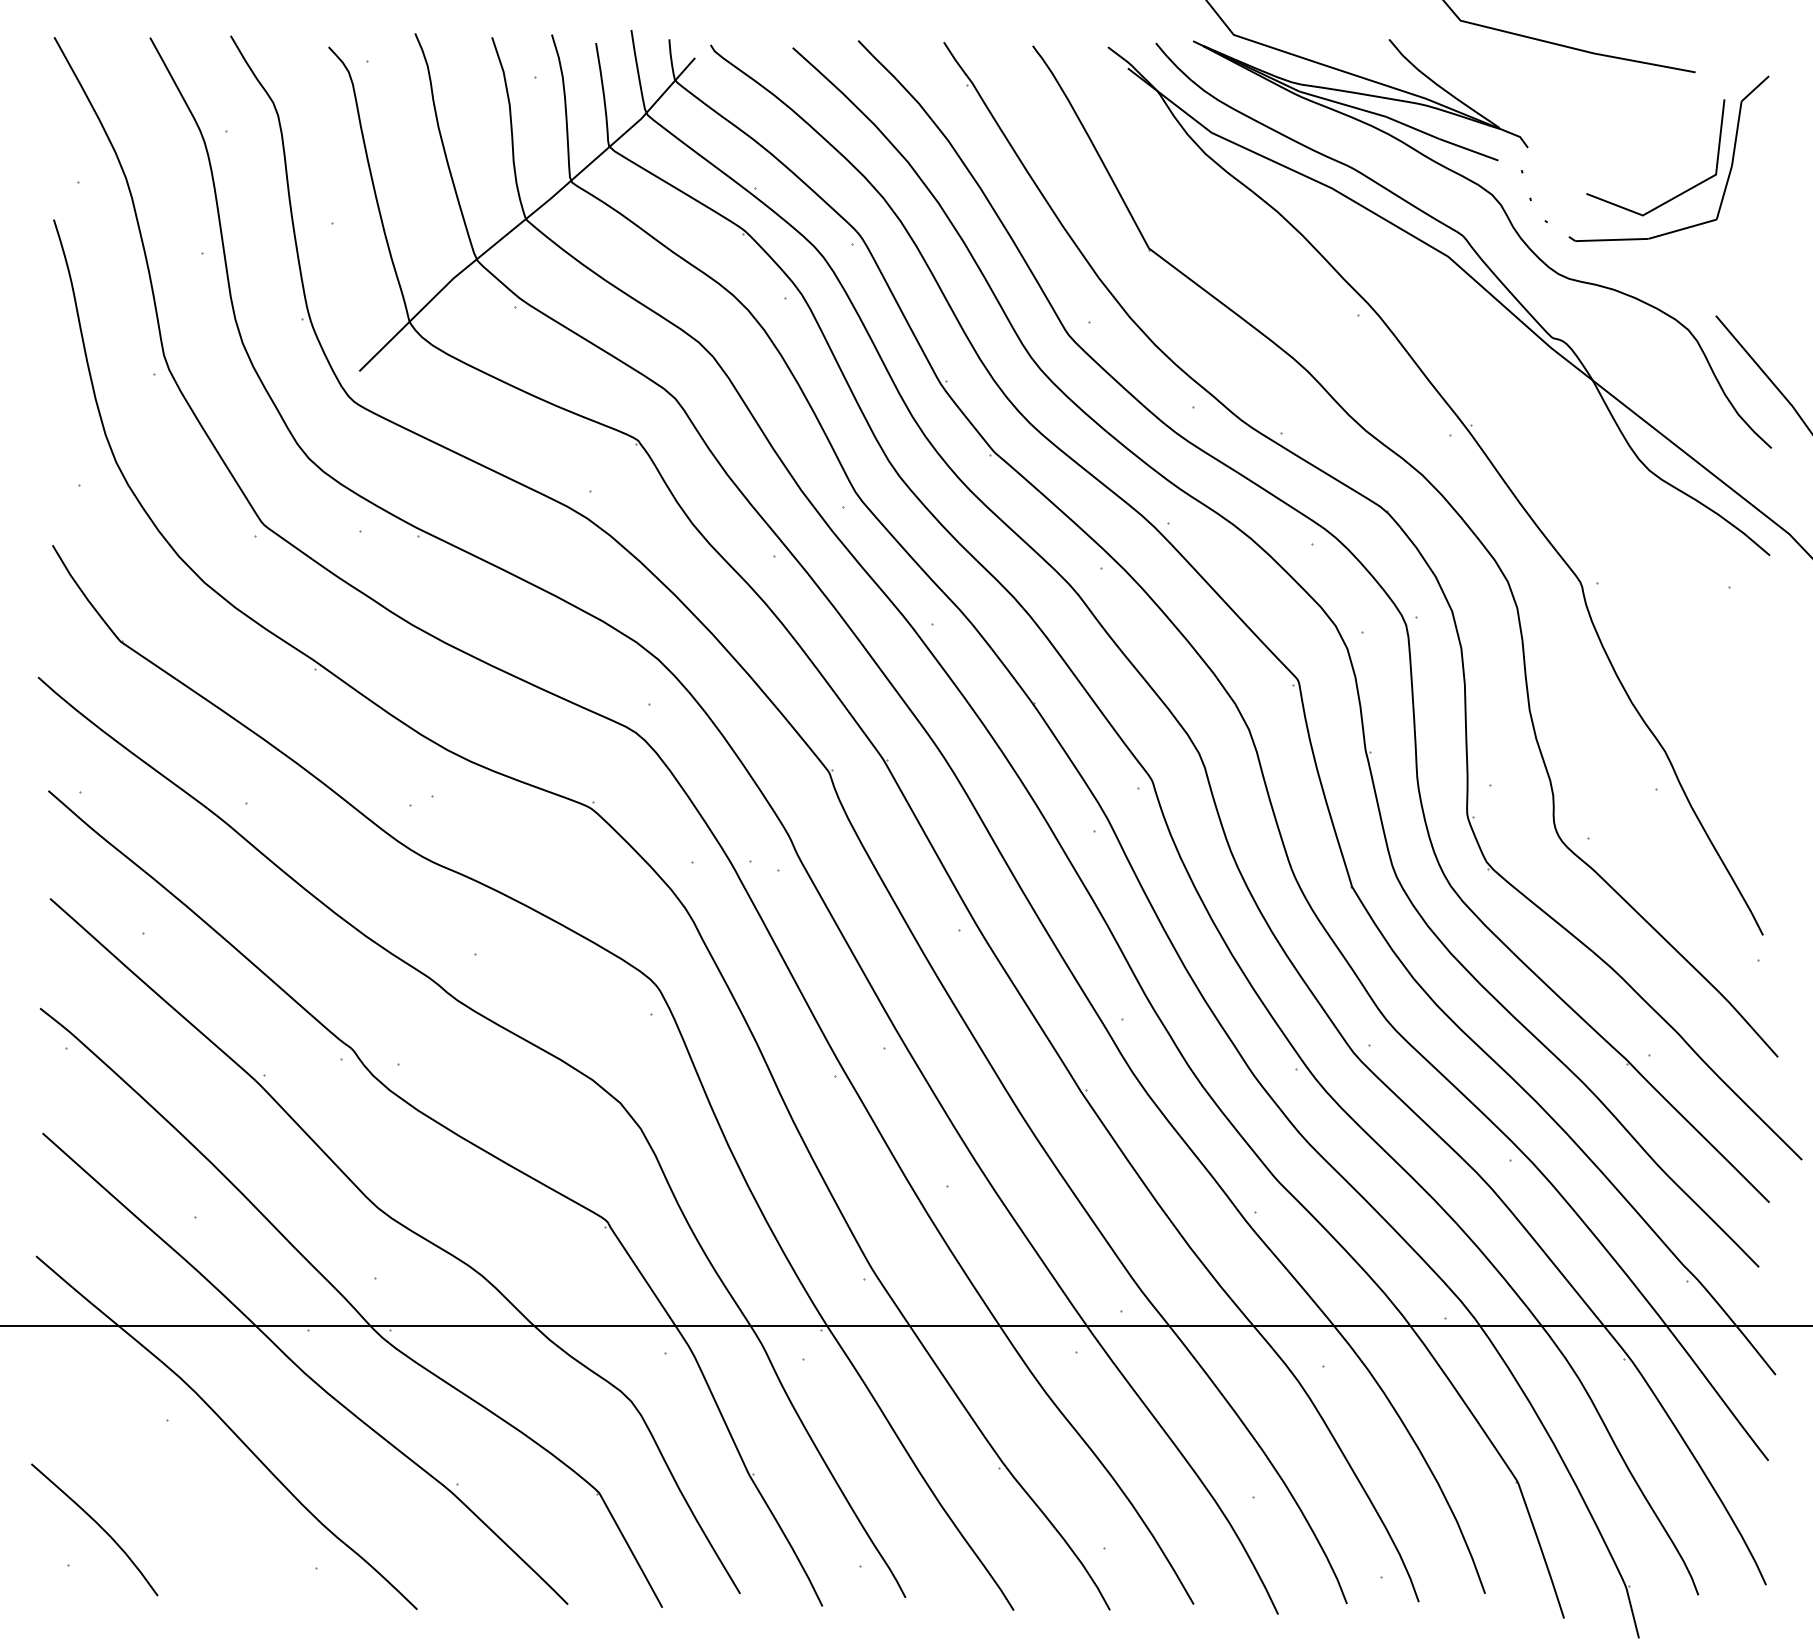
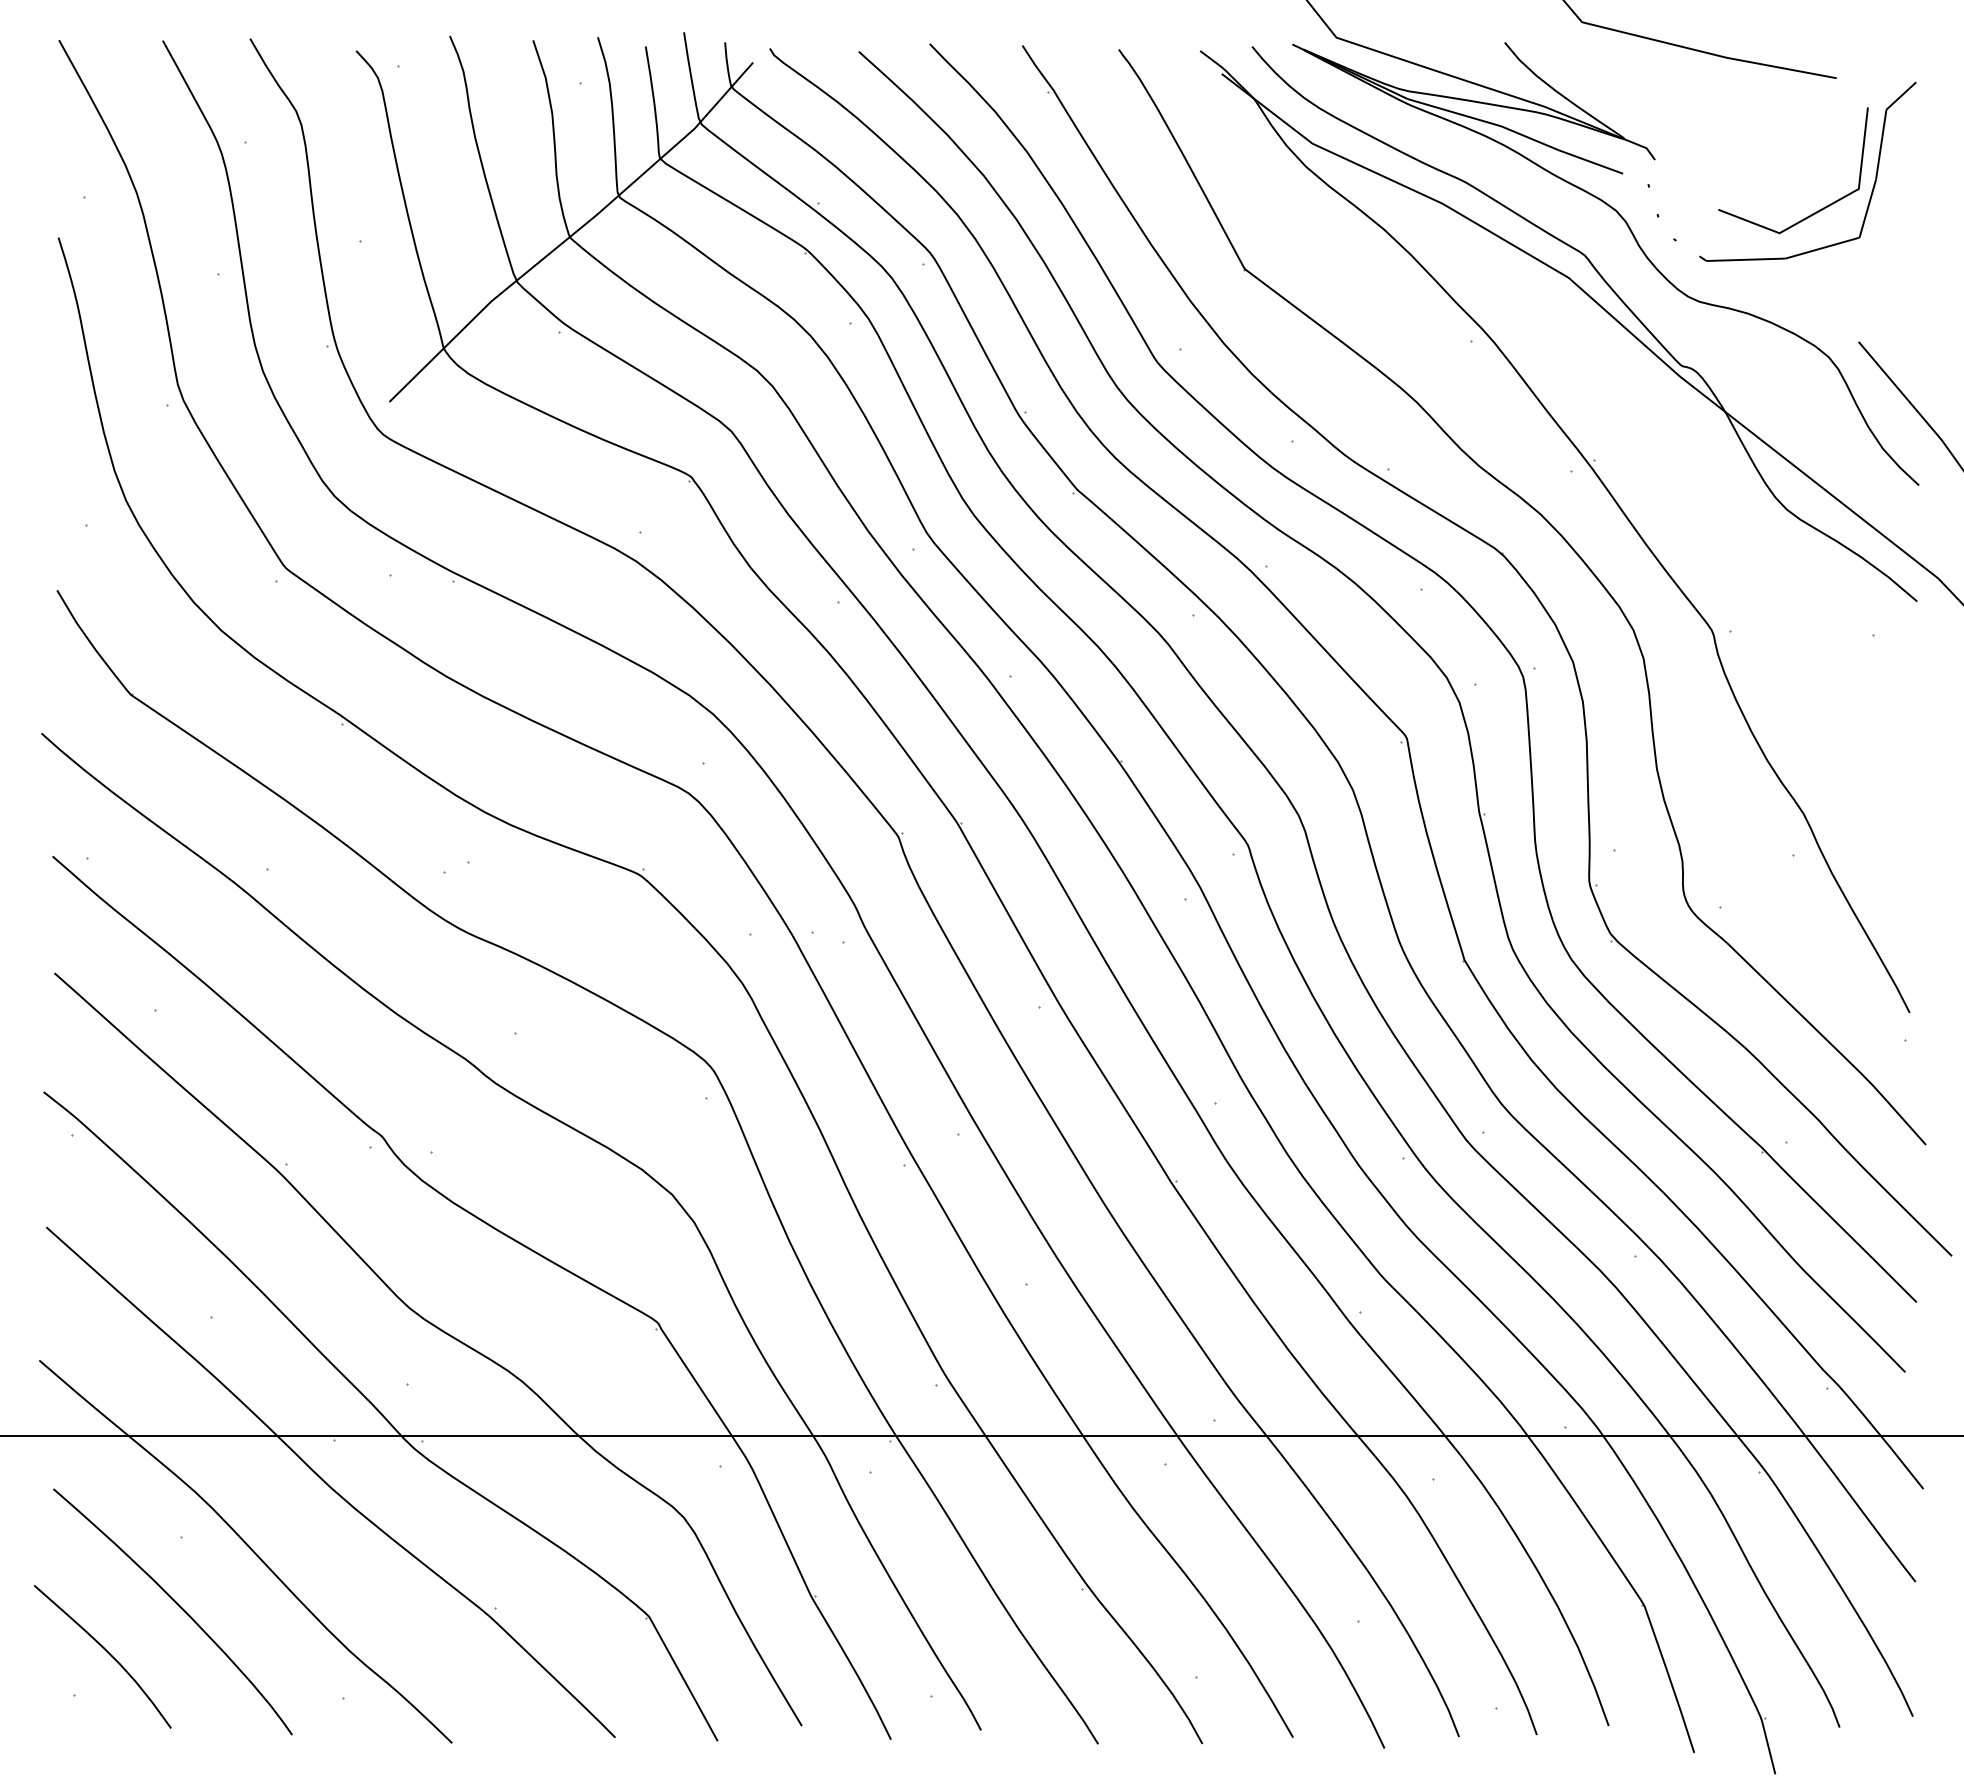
curve: (163, 1482) -> (177, 1605), added

